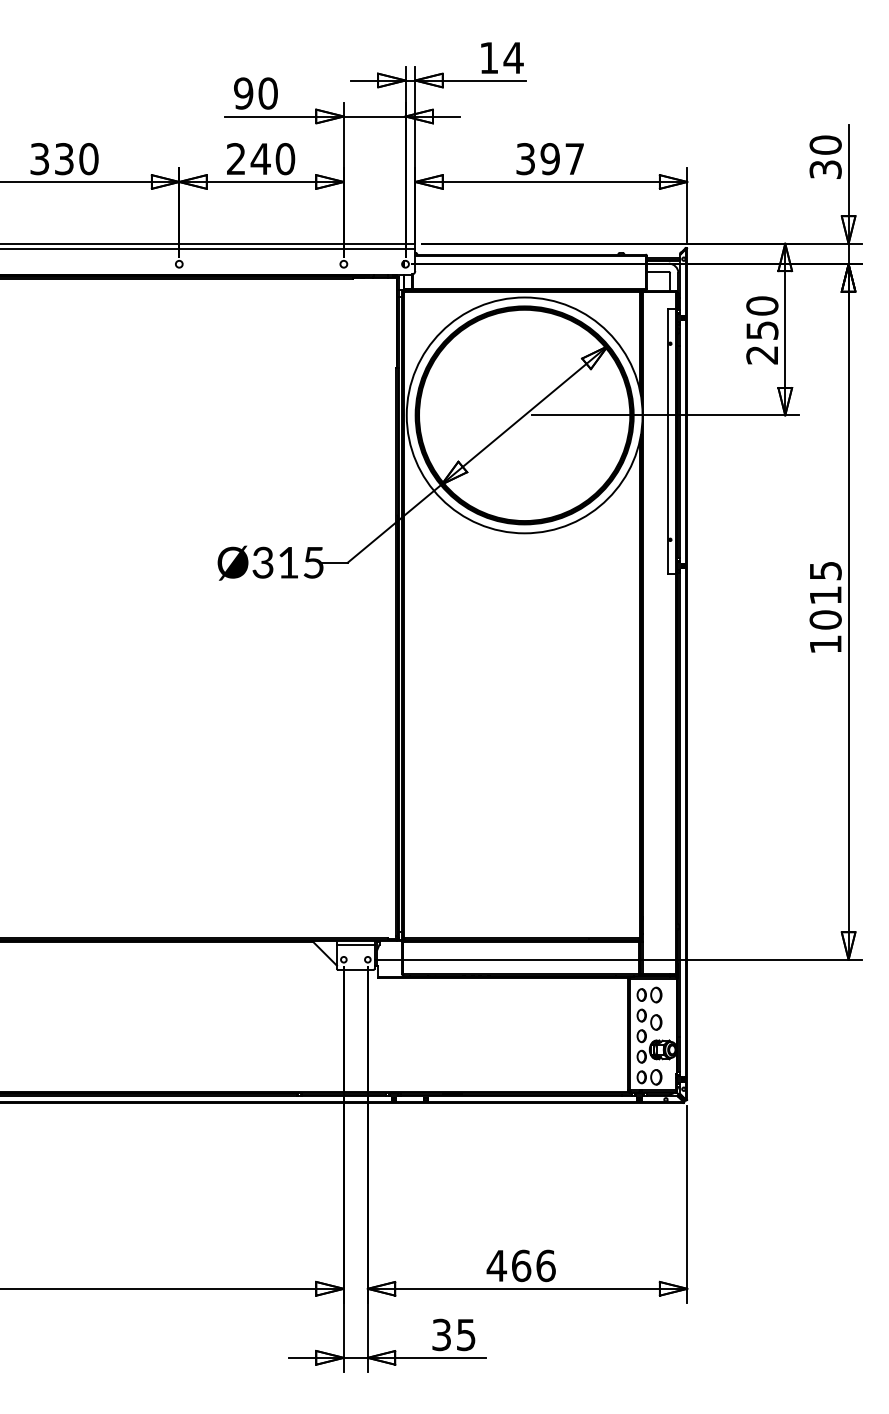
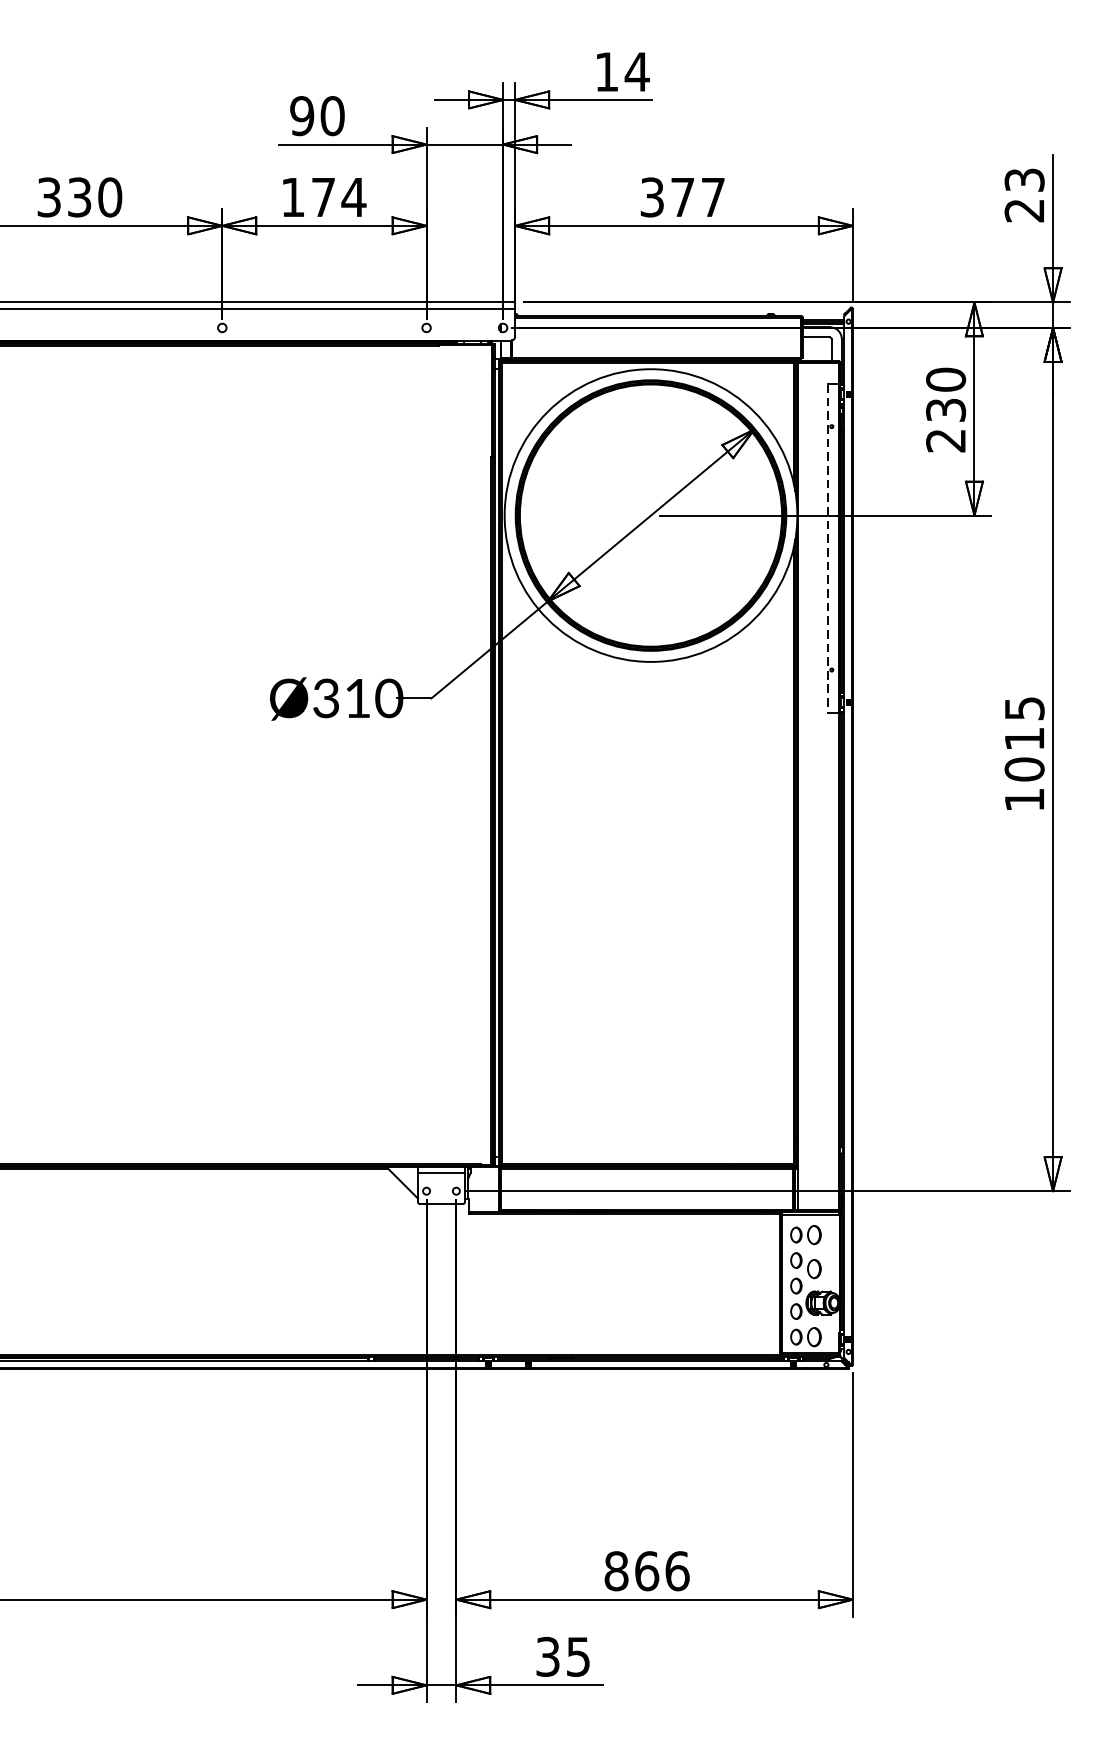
text: (825, 157) -> (1024, 195), 30 -> 23
text: (261, 159) -> (324, 197), 240 -> 174
text: (549, 159) -> (681, 197), 397 -> 377
text: (761, 330) -> (944, 410), 250 -> 230
line: (667, 442) -> (828, 549), solid -> dashed
text: (313, 562) -> (388, 698), Ø315 -> Ø310
text: (496, 1265) -> (616, 1570), 466 -> 866

